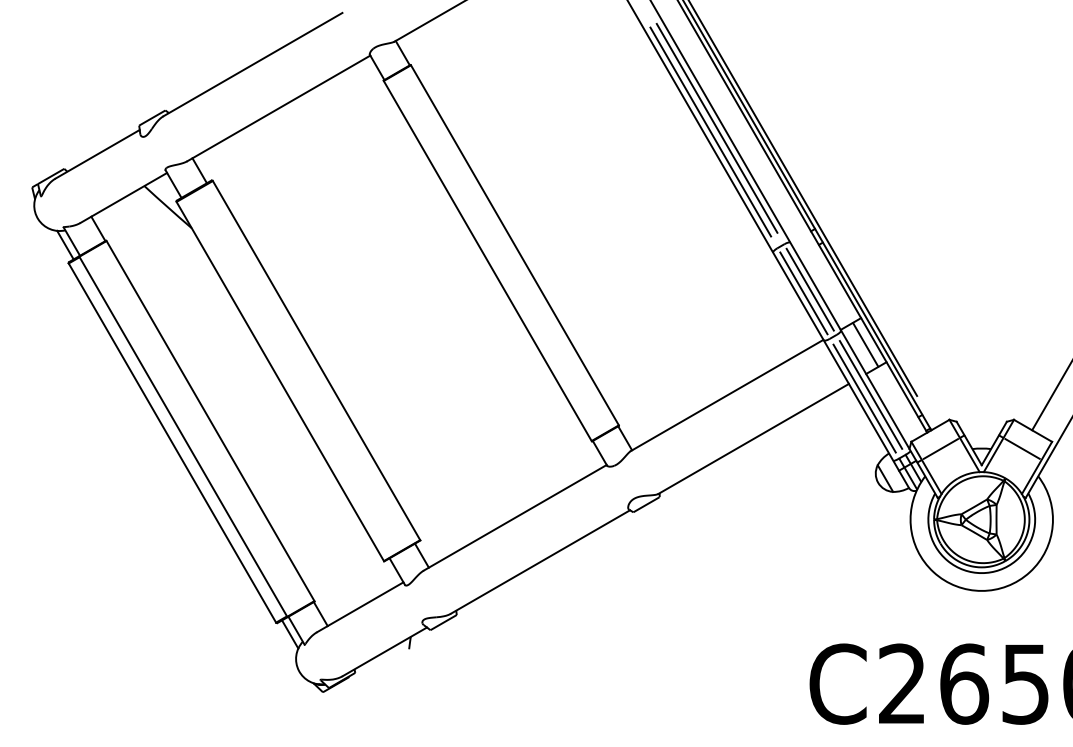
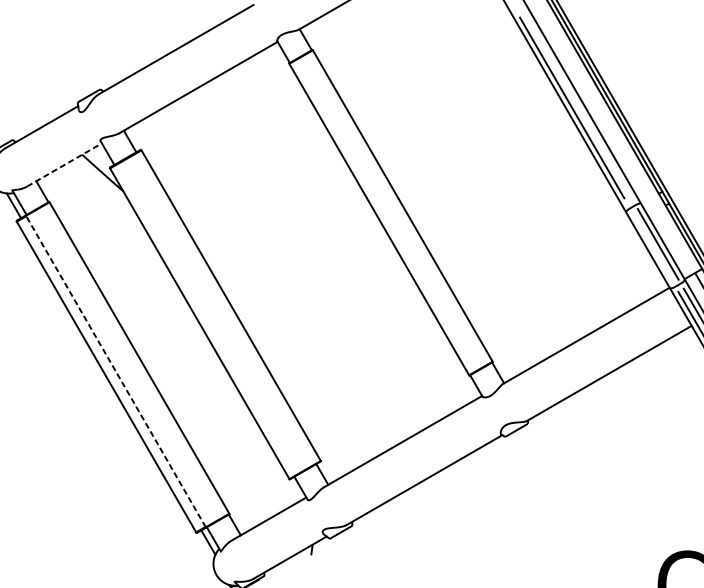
line: (716, 127) -> (577, 104), removed
line: (123, 197) -> (64, 164), solid -> dashed
line: (803, 293) -> (652, 247), removed
line: (183, 436) -> (116, 371), solid -> dashed

